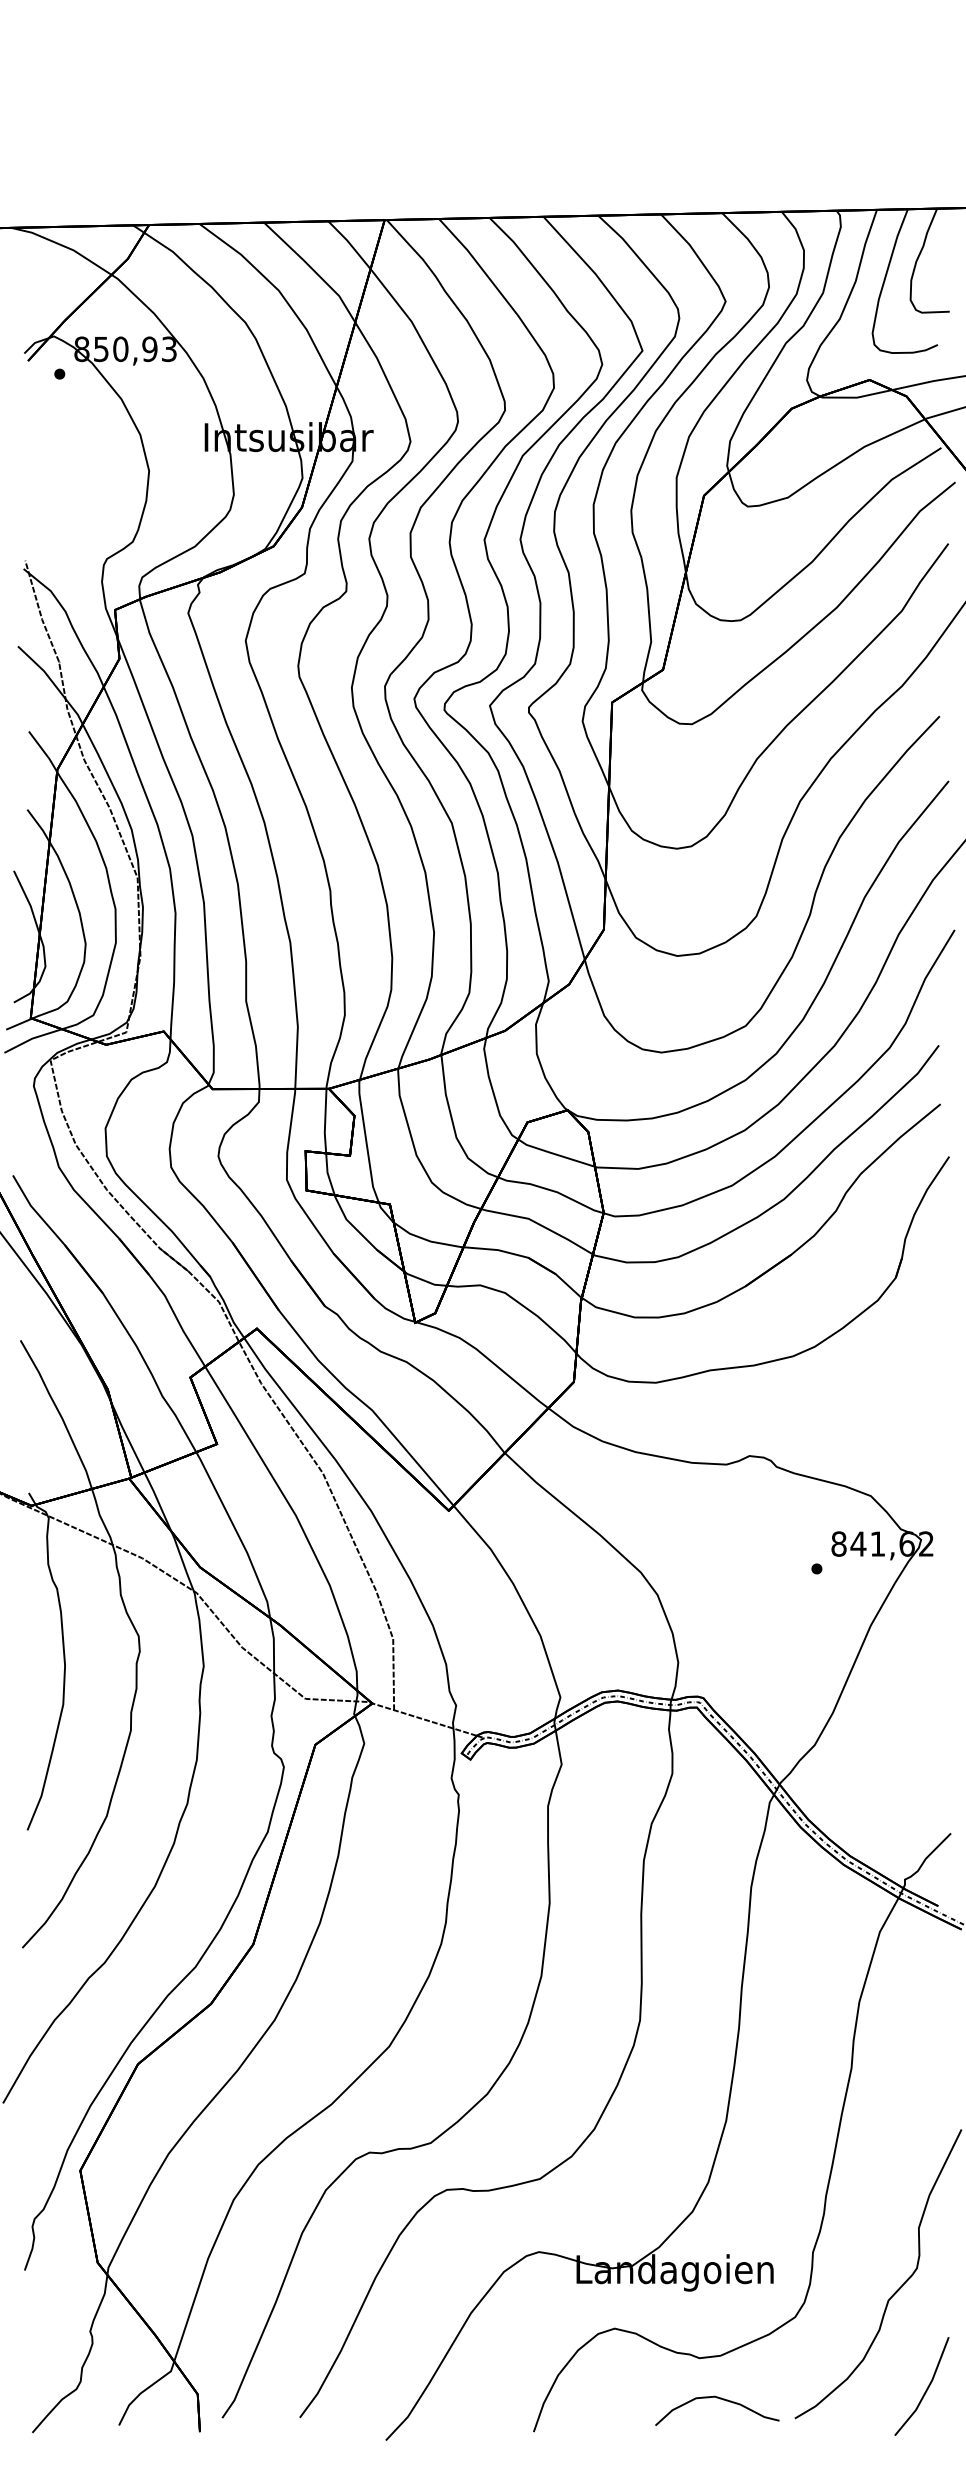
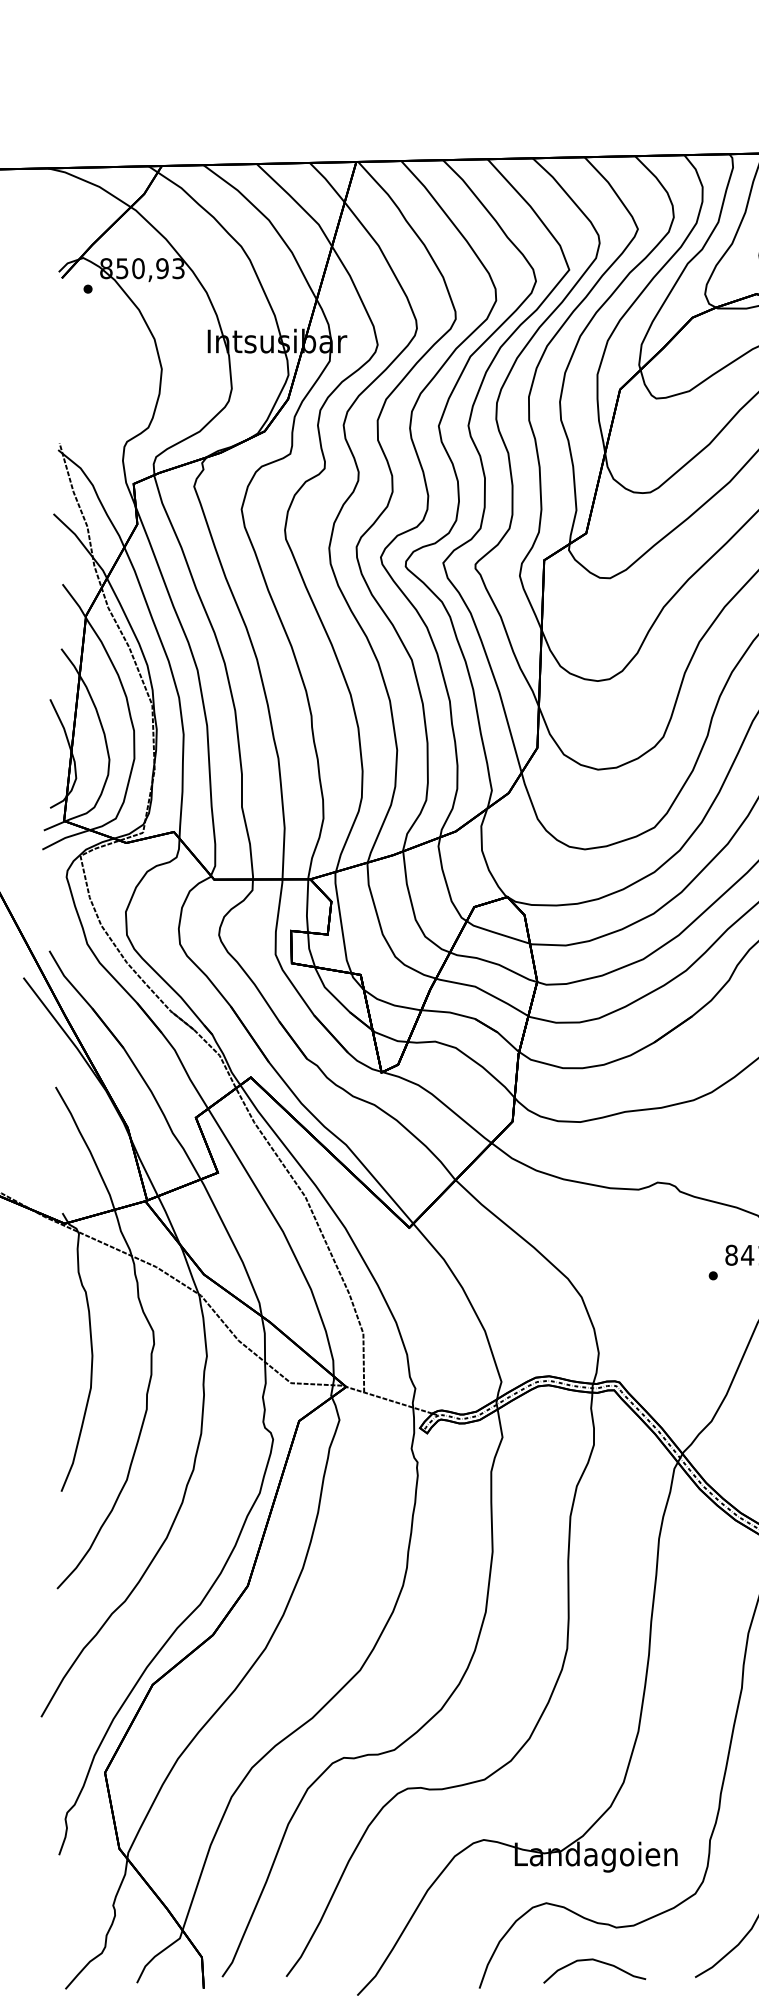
curve: (720, 2399) -> (597, 1961), moved

